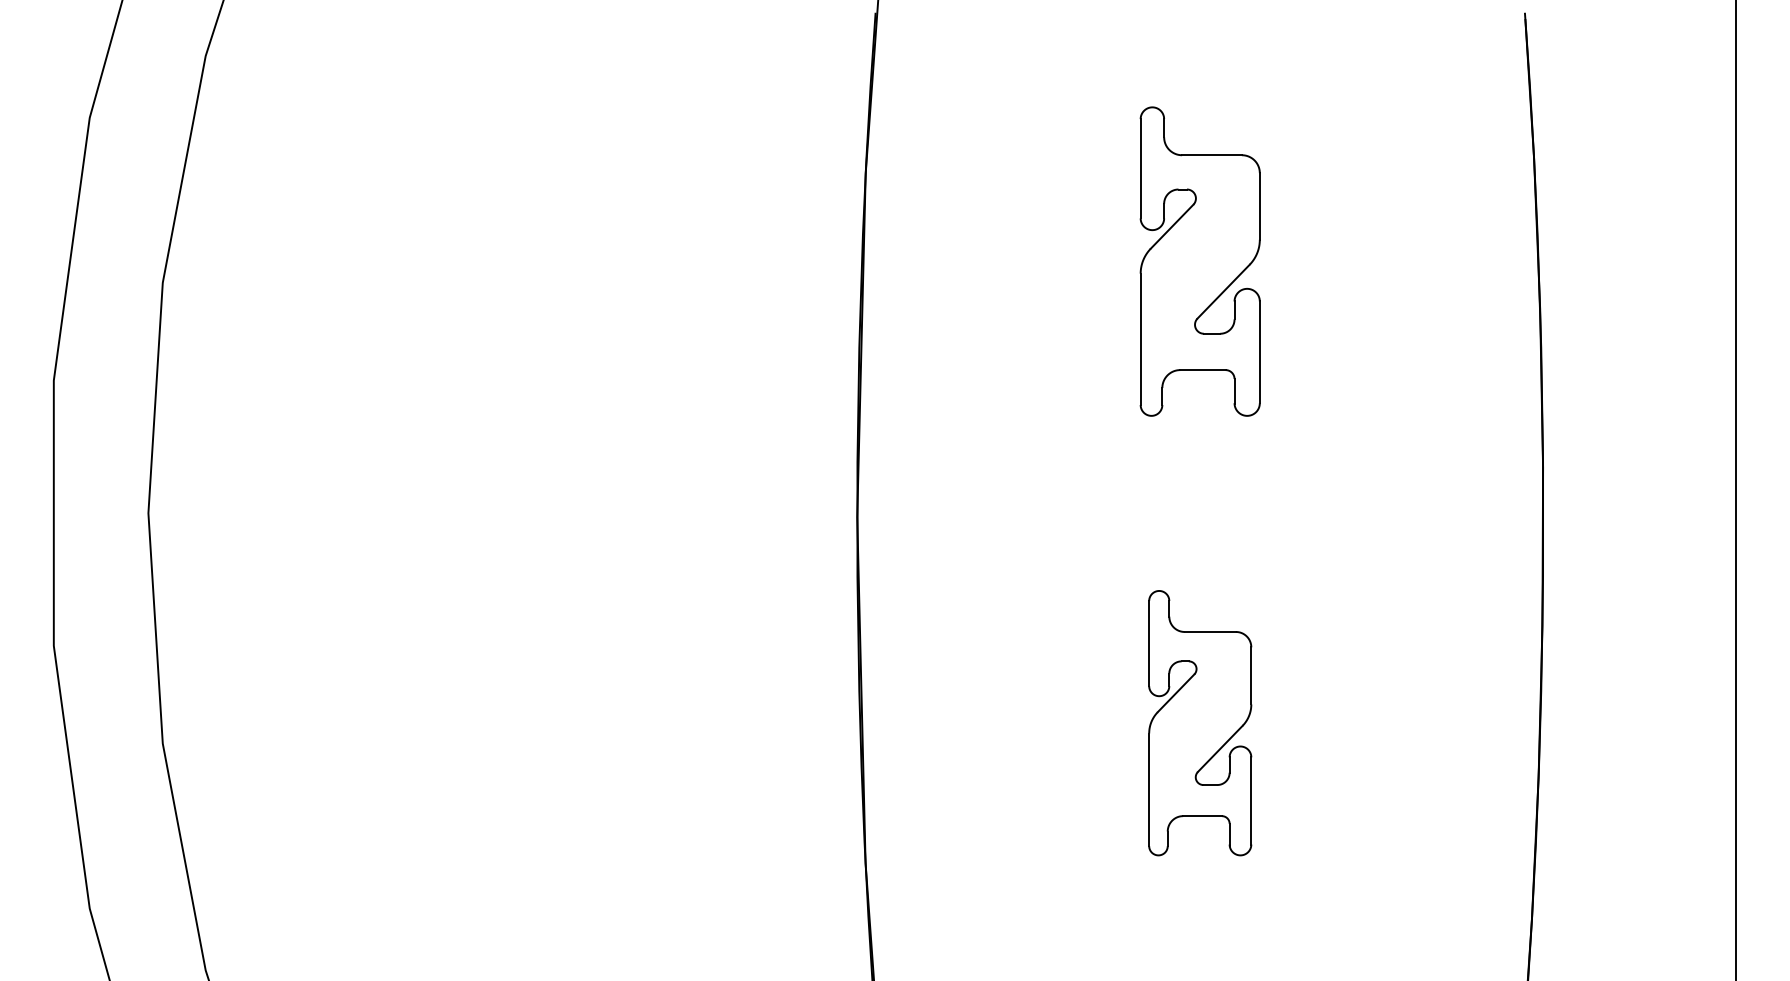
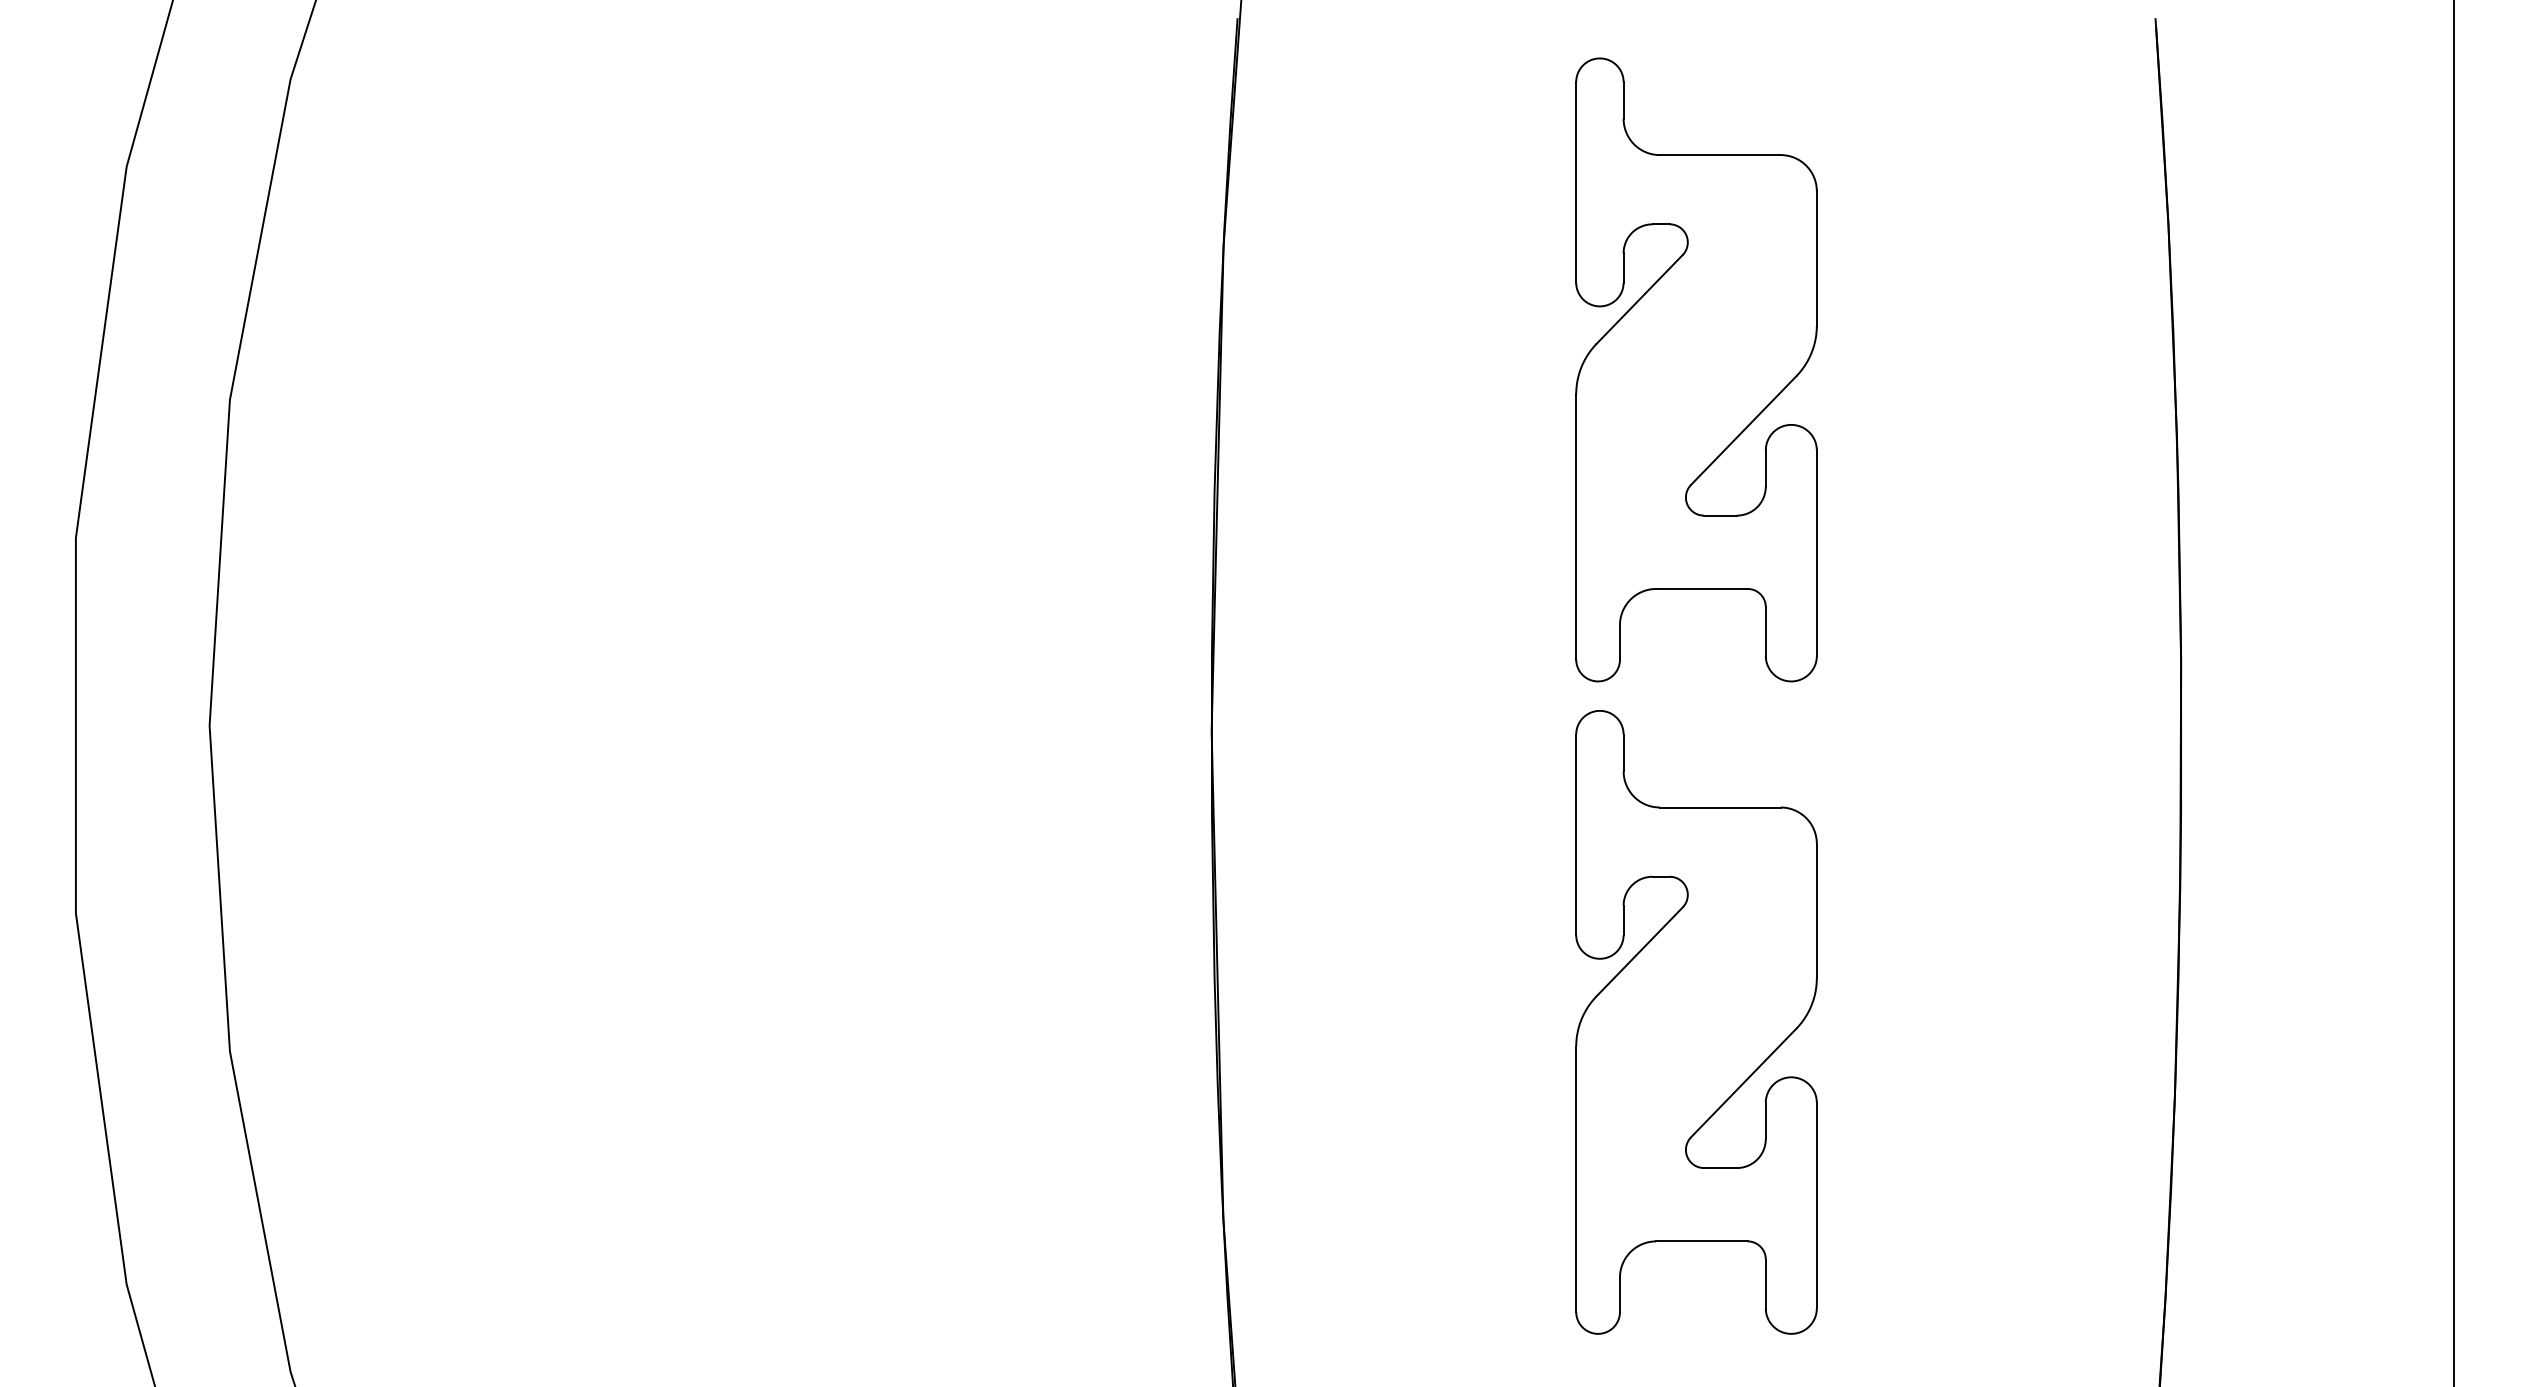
part: (1200, 261) -> (1696, 369), size x1.43
part: (1200, 723) -> (1696, 1022), size x1.67

